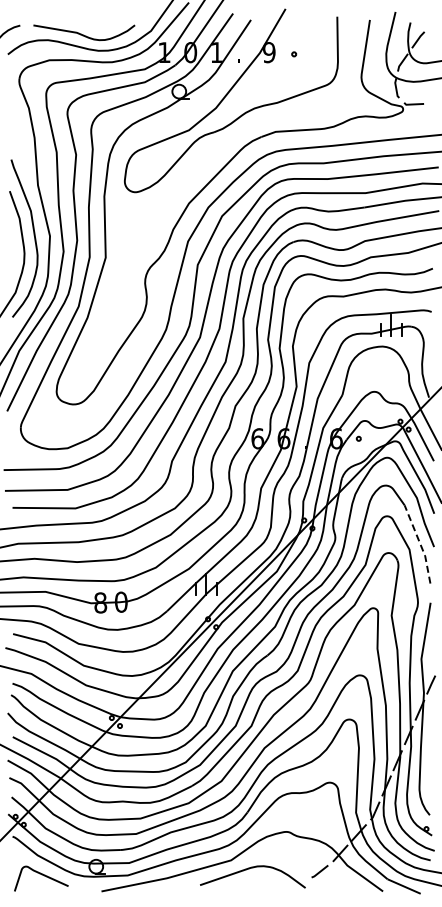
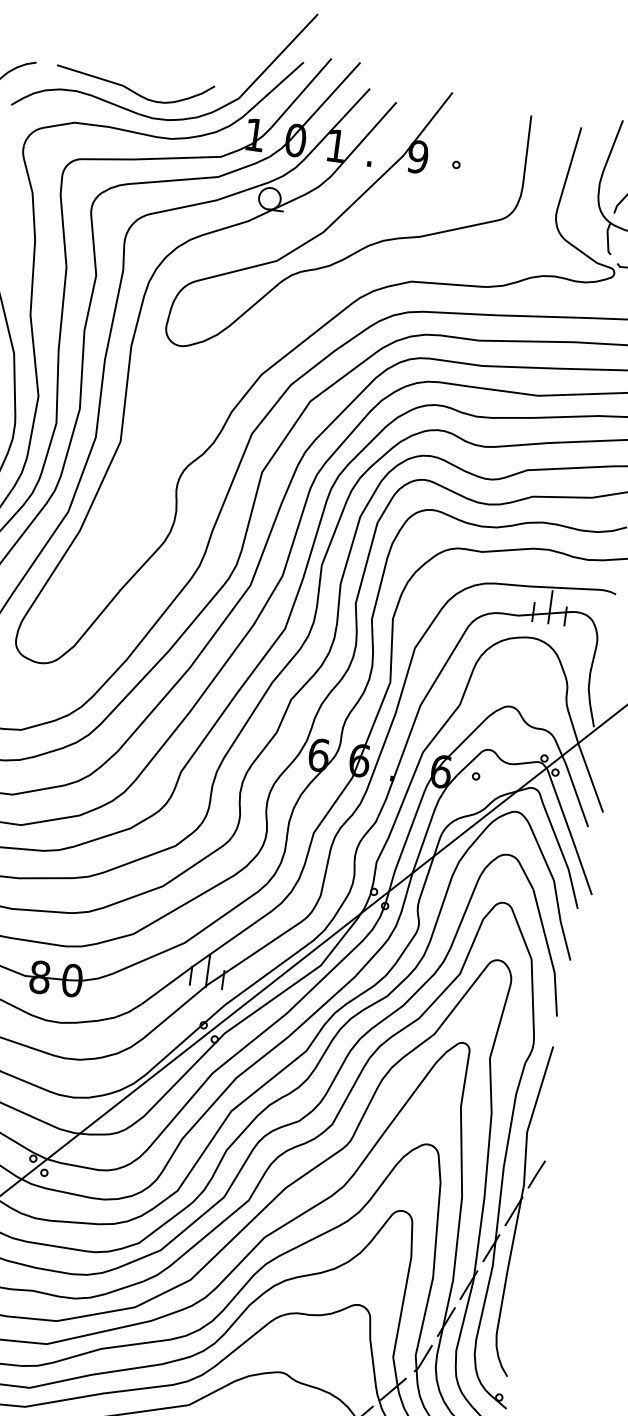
line: (420, 544) -> (549, 953), dashed -> solid

